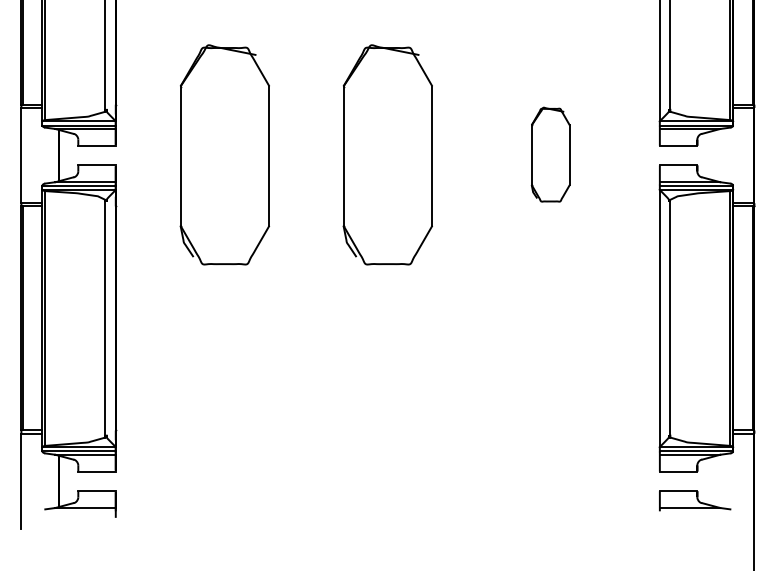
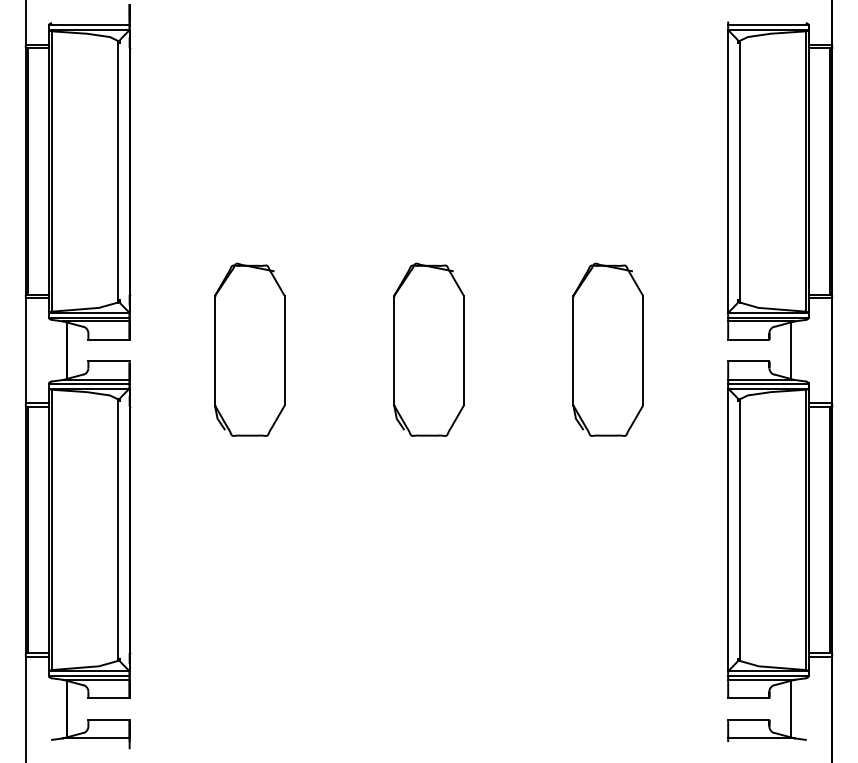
part: (224, 154) -> (249, 349), size x0.71
part: (387, 154) -> (428, 349), size x0.71
part: (550, 154) -> (607, 349), size x1.67
line: (717, 155) -> (791, 350), added
line: (717, 481) -> (791, 709), added

